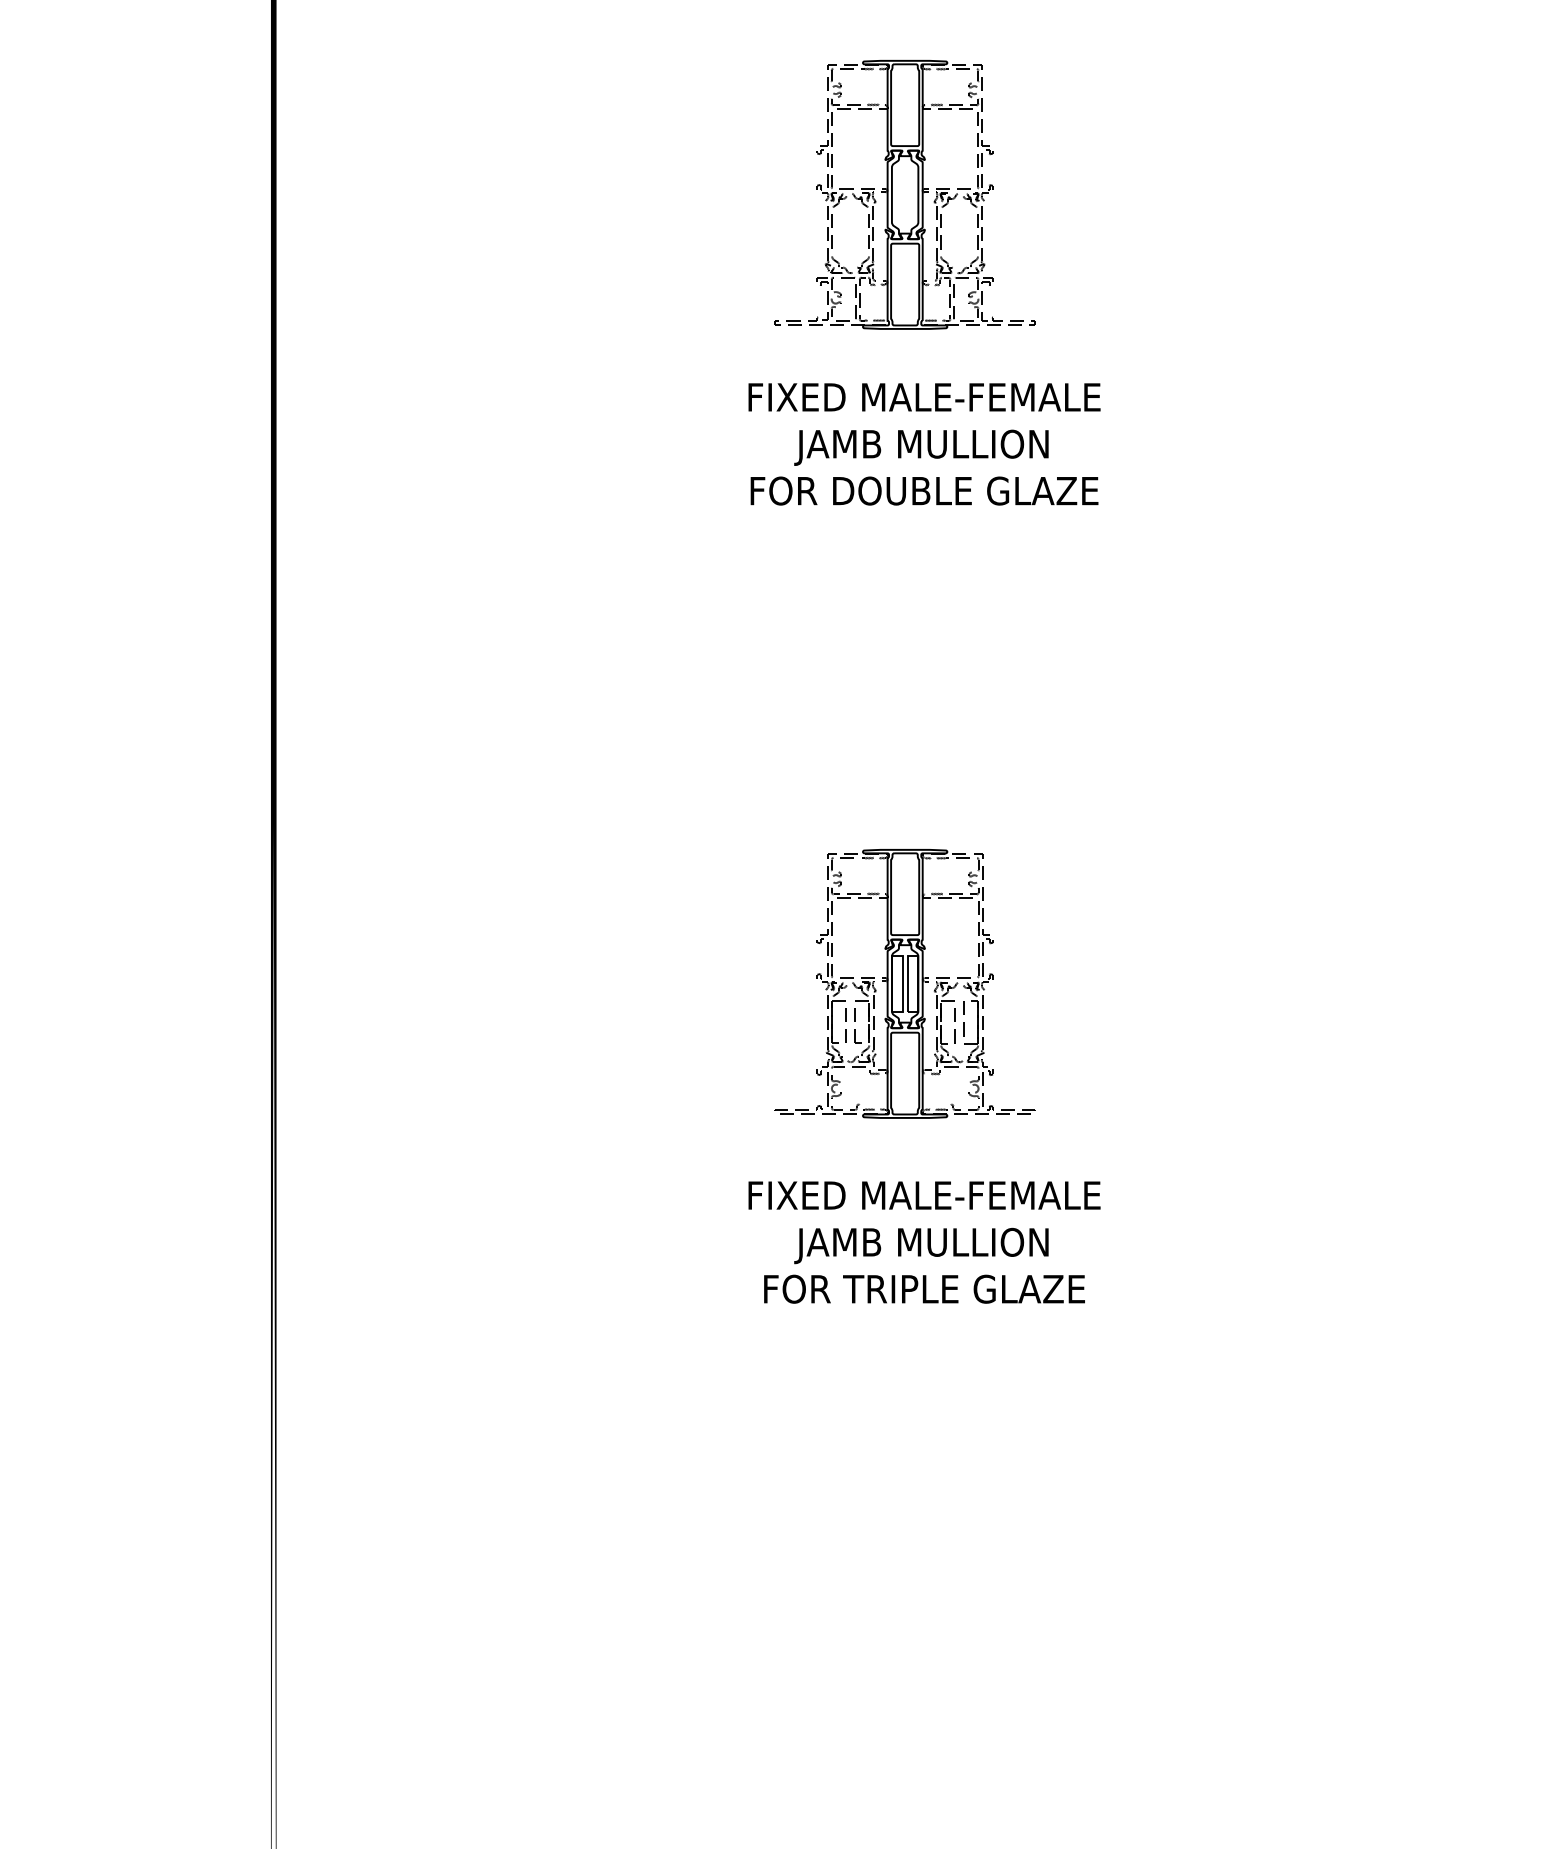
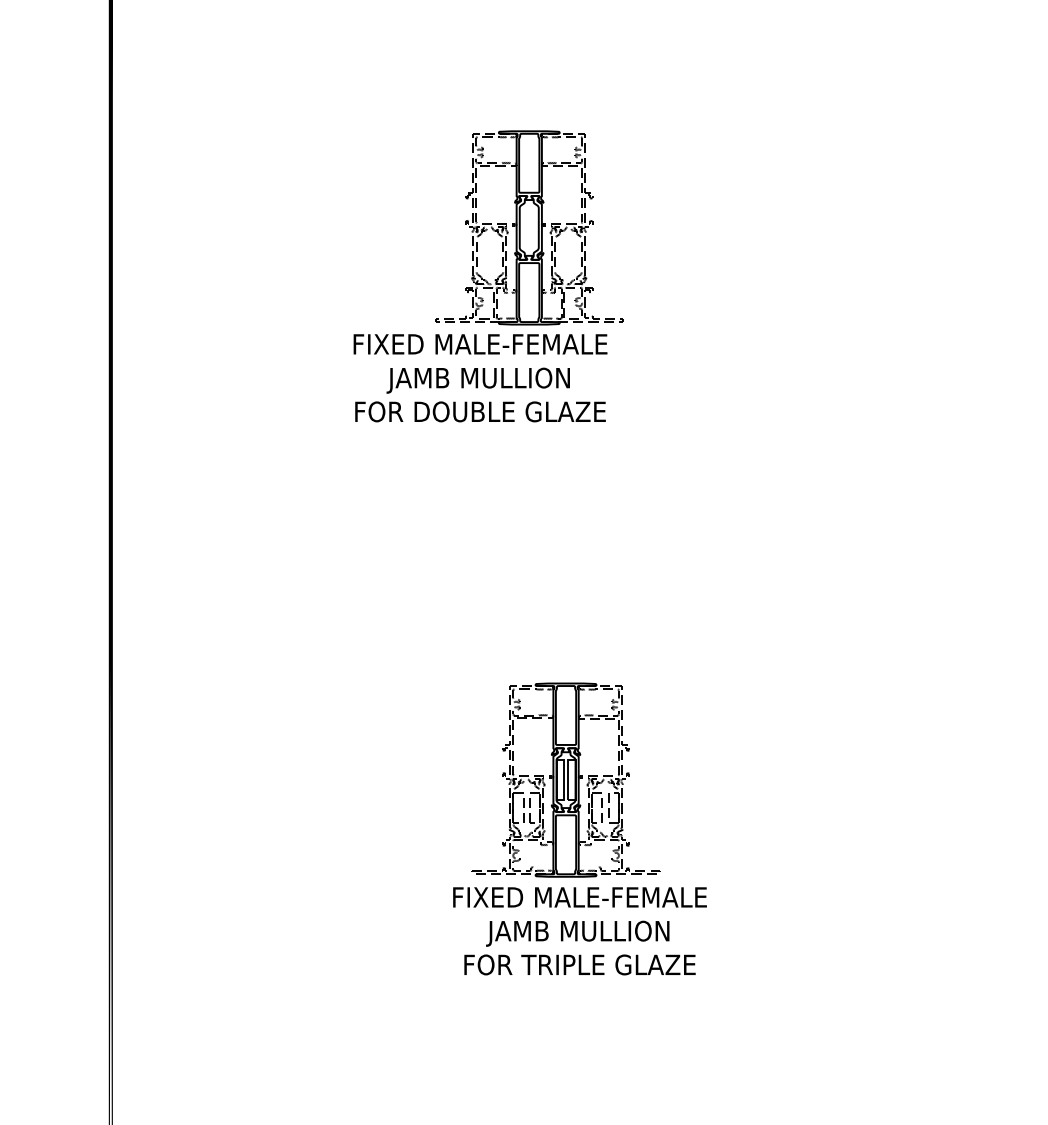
part: (904, 194) -> (528, 227), moved
text: (924, 444) -> (480, 378), moved
text: (924, 1242) -> (579, 931), moved

